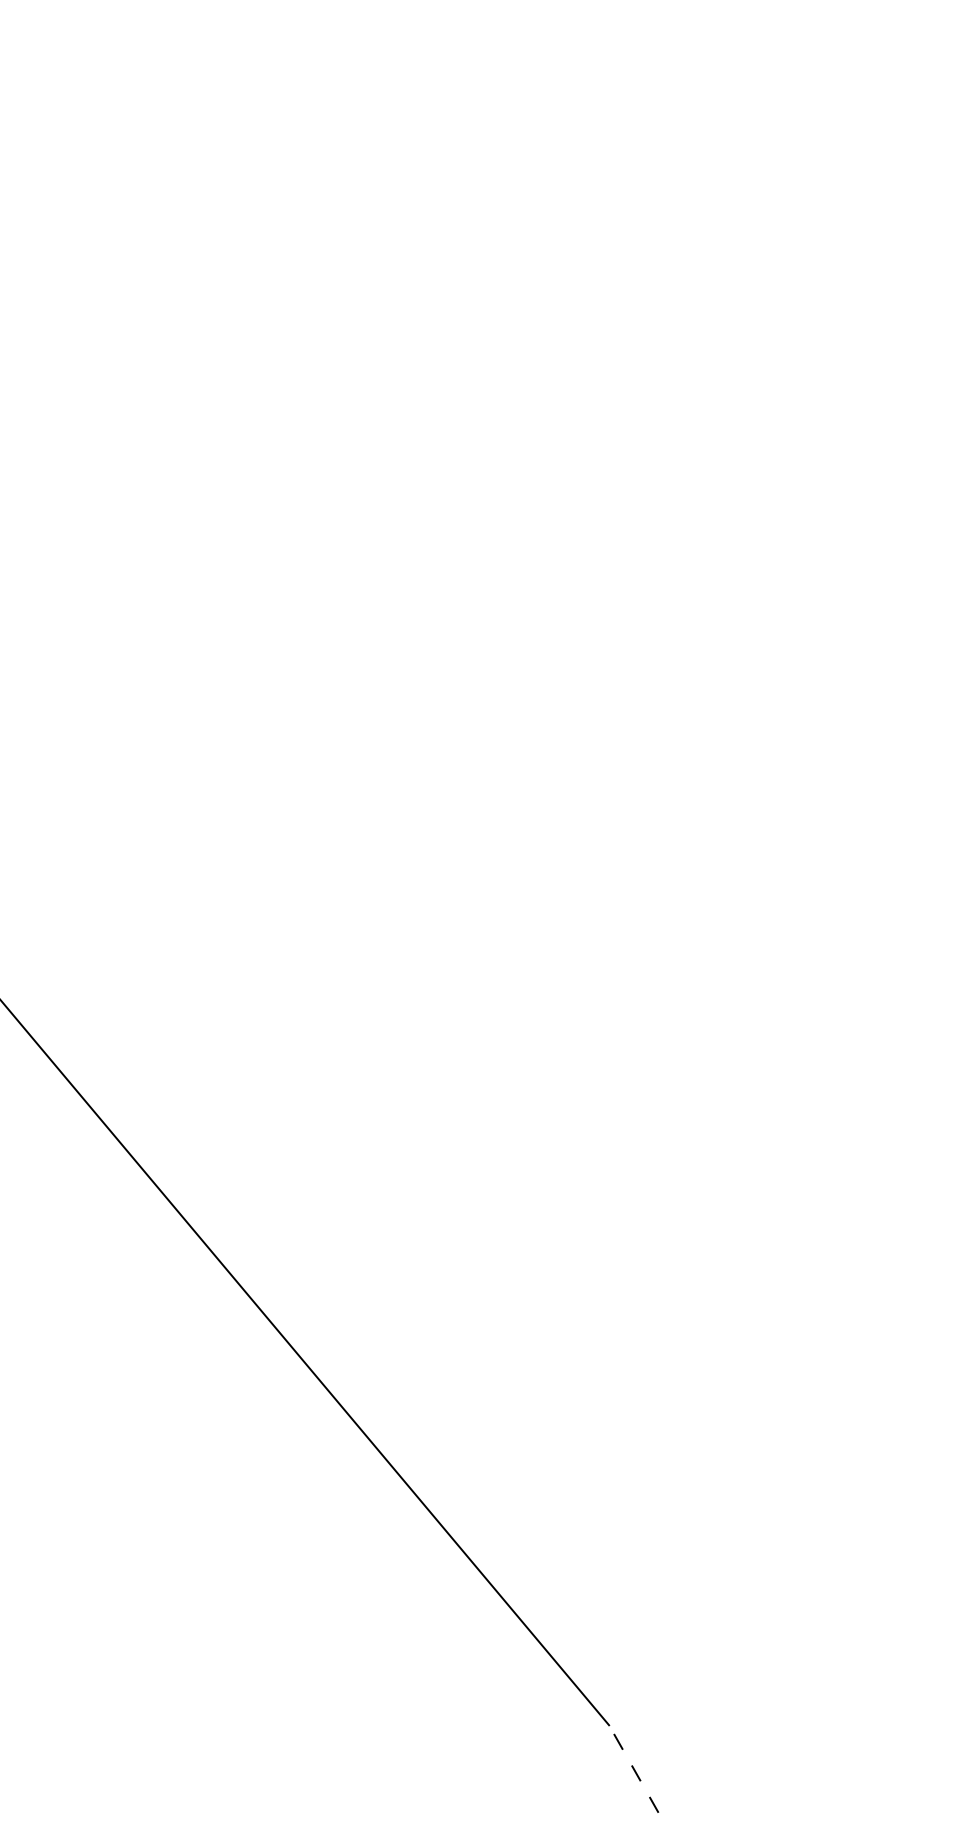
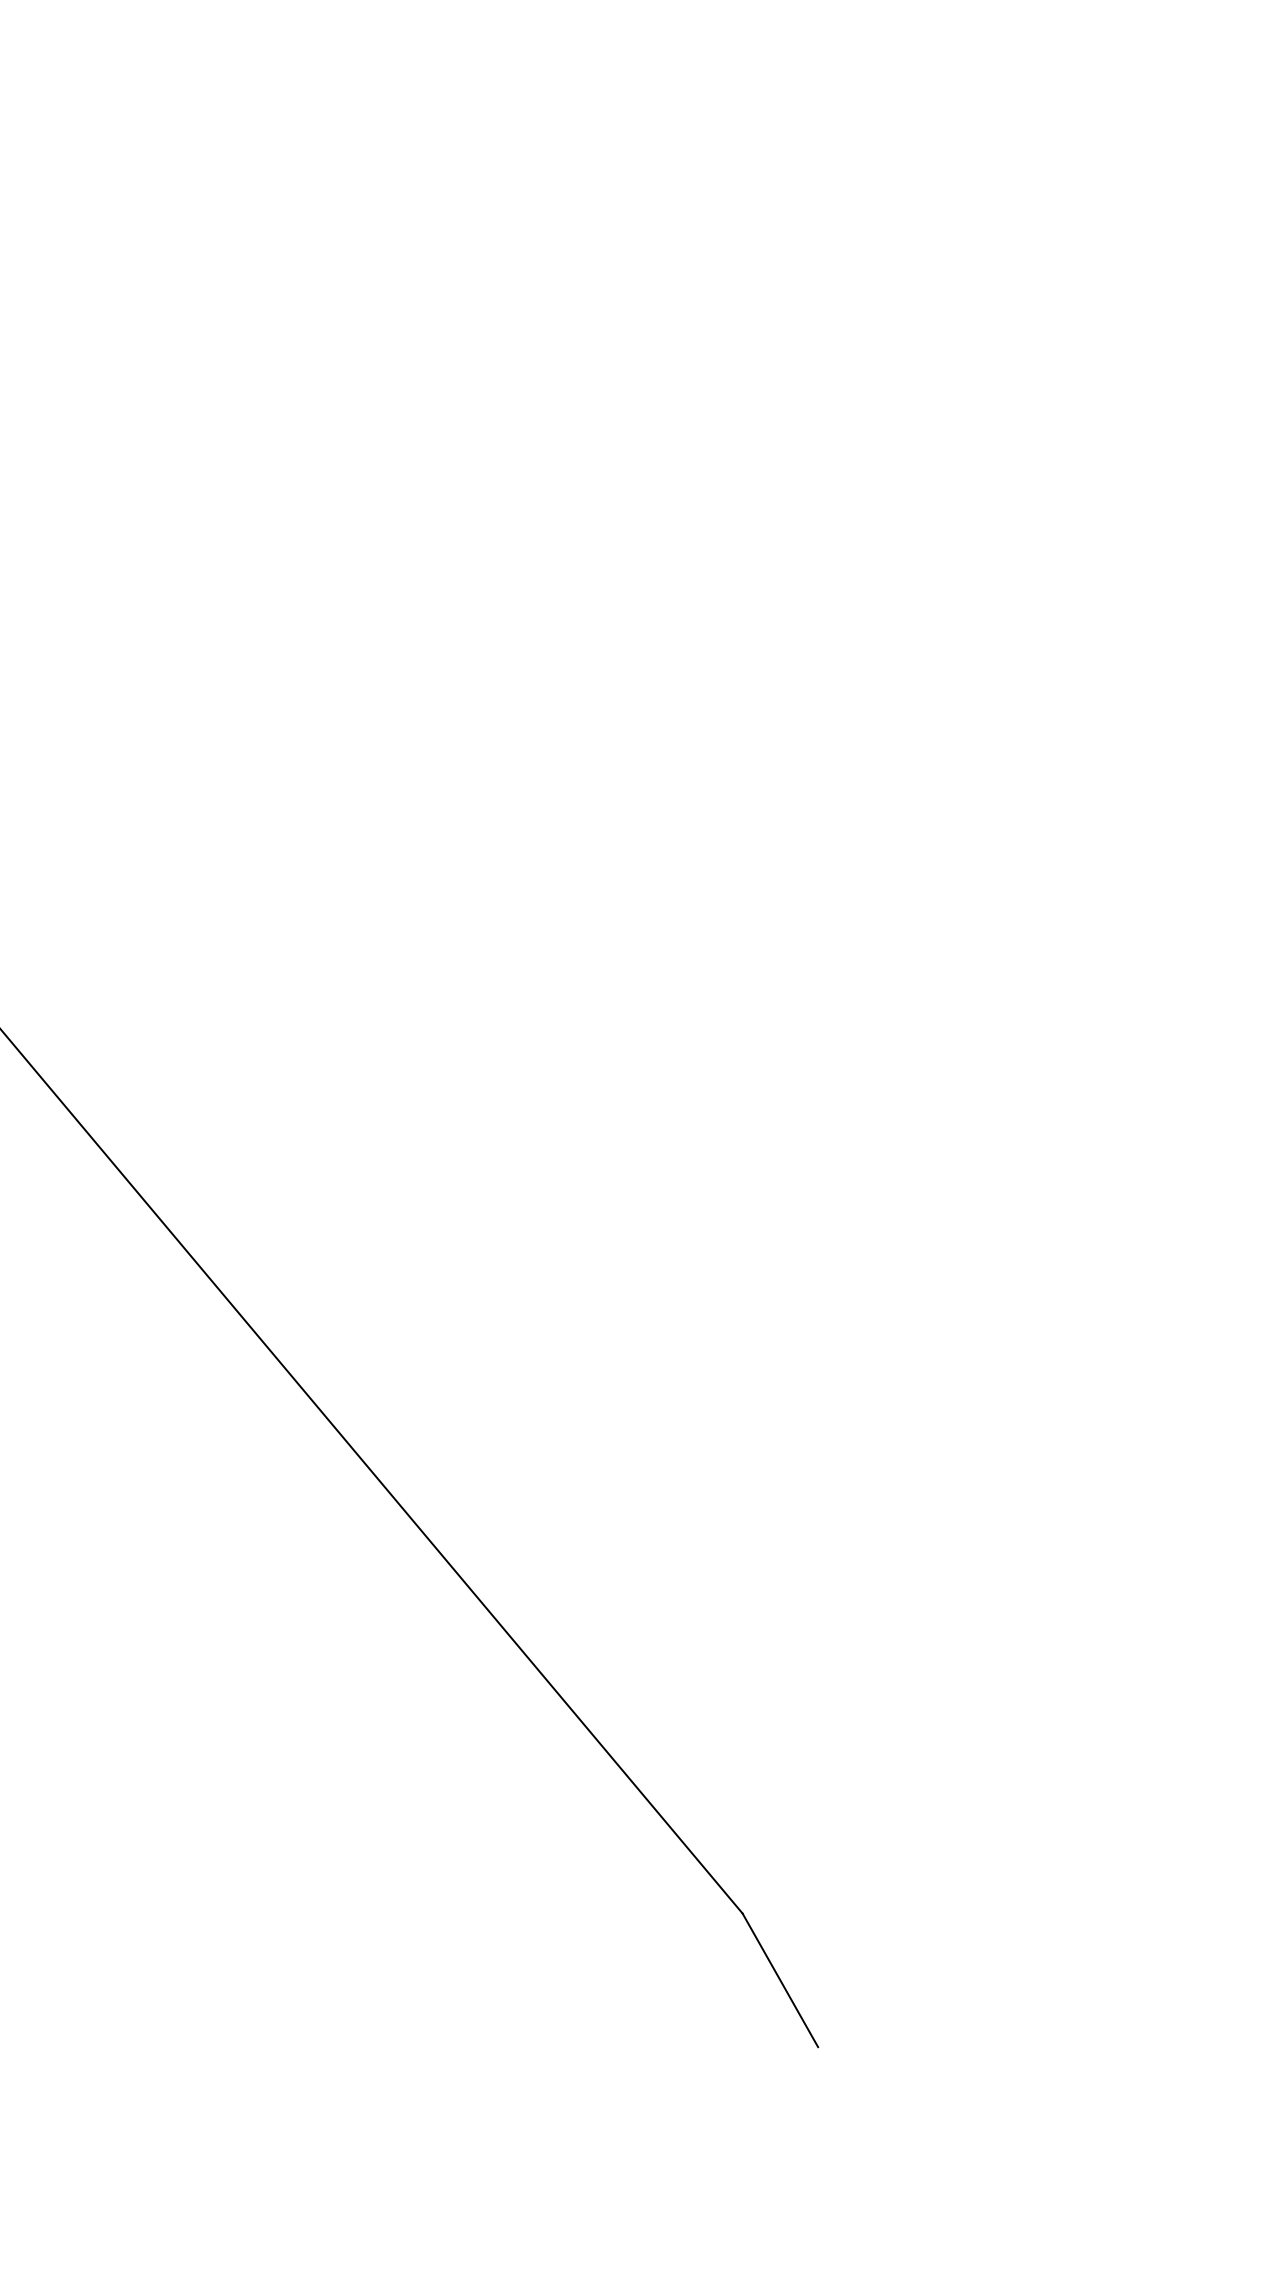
line: (633, 1768) -> (779, 1979), dashed -> solid

